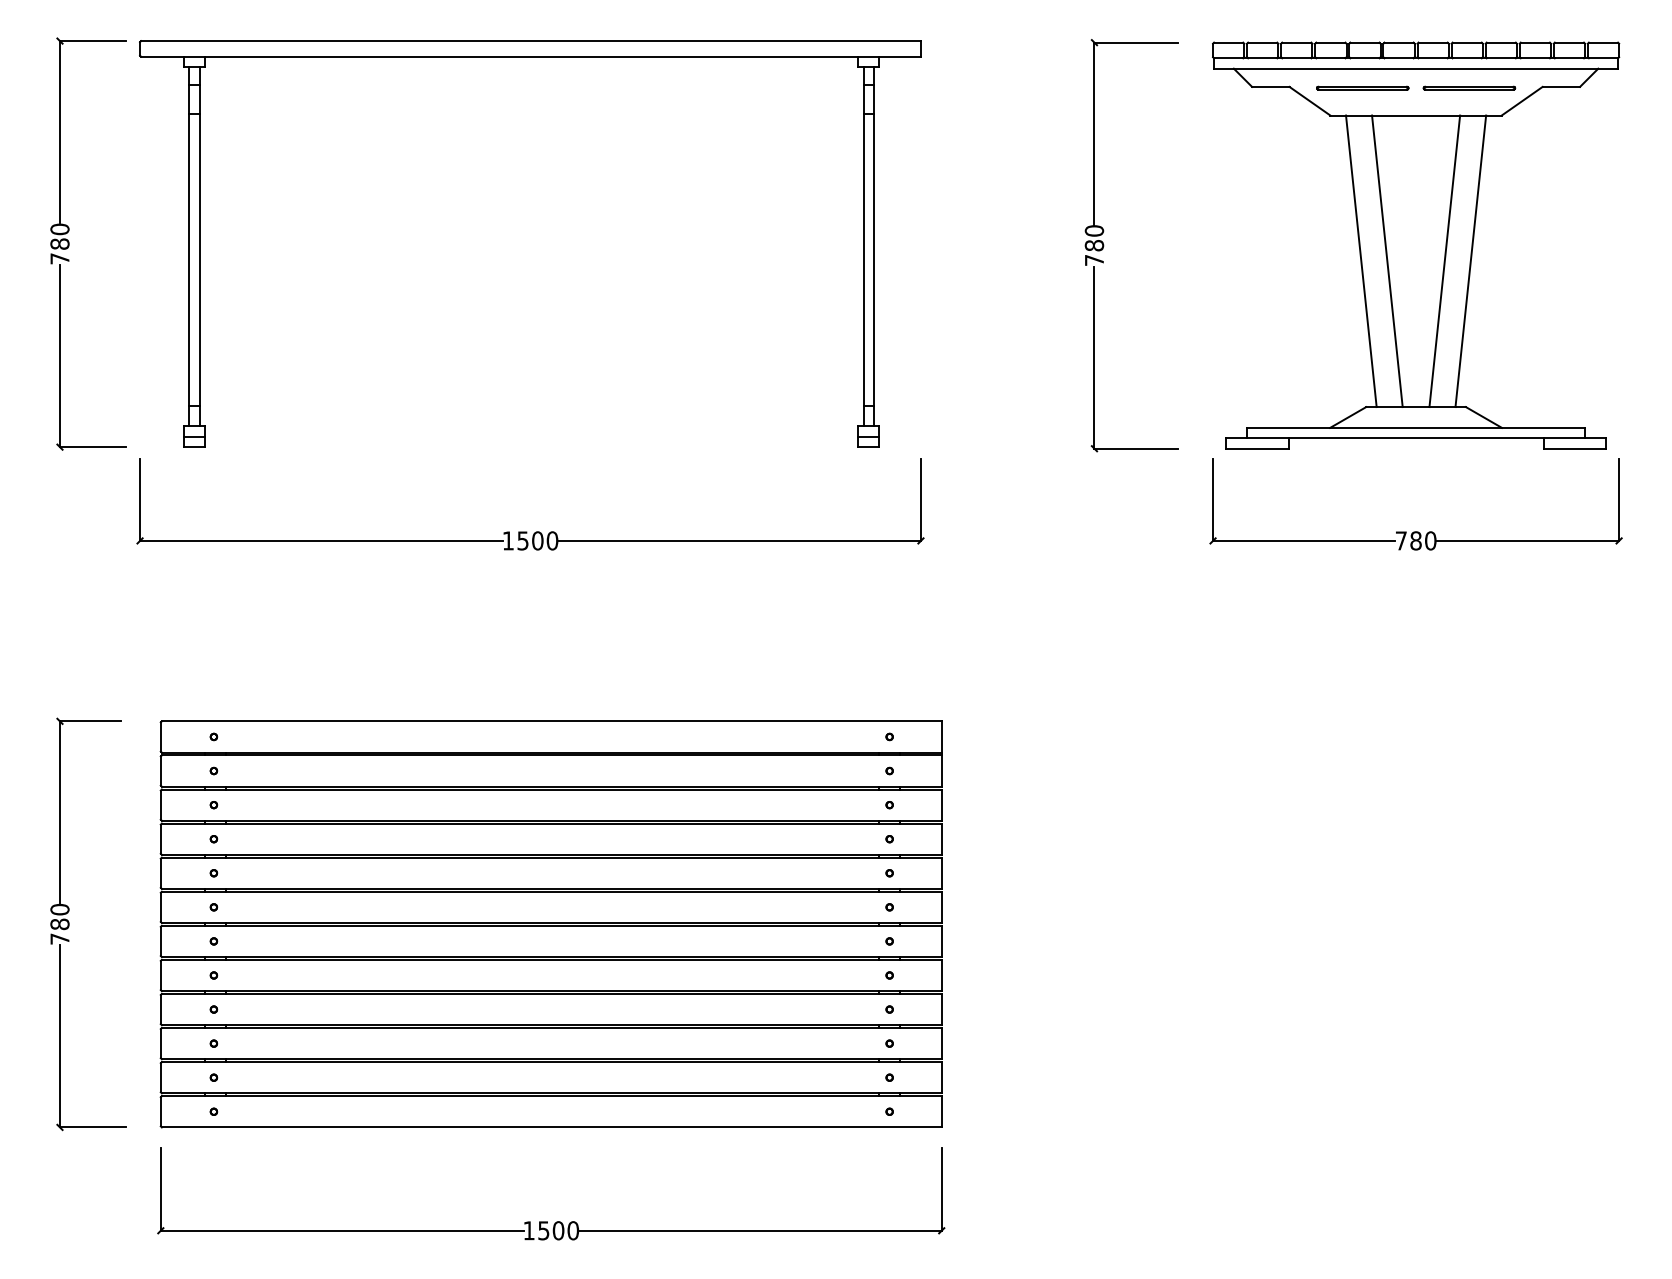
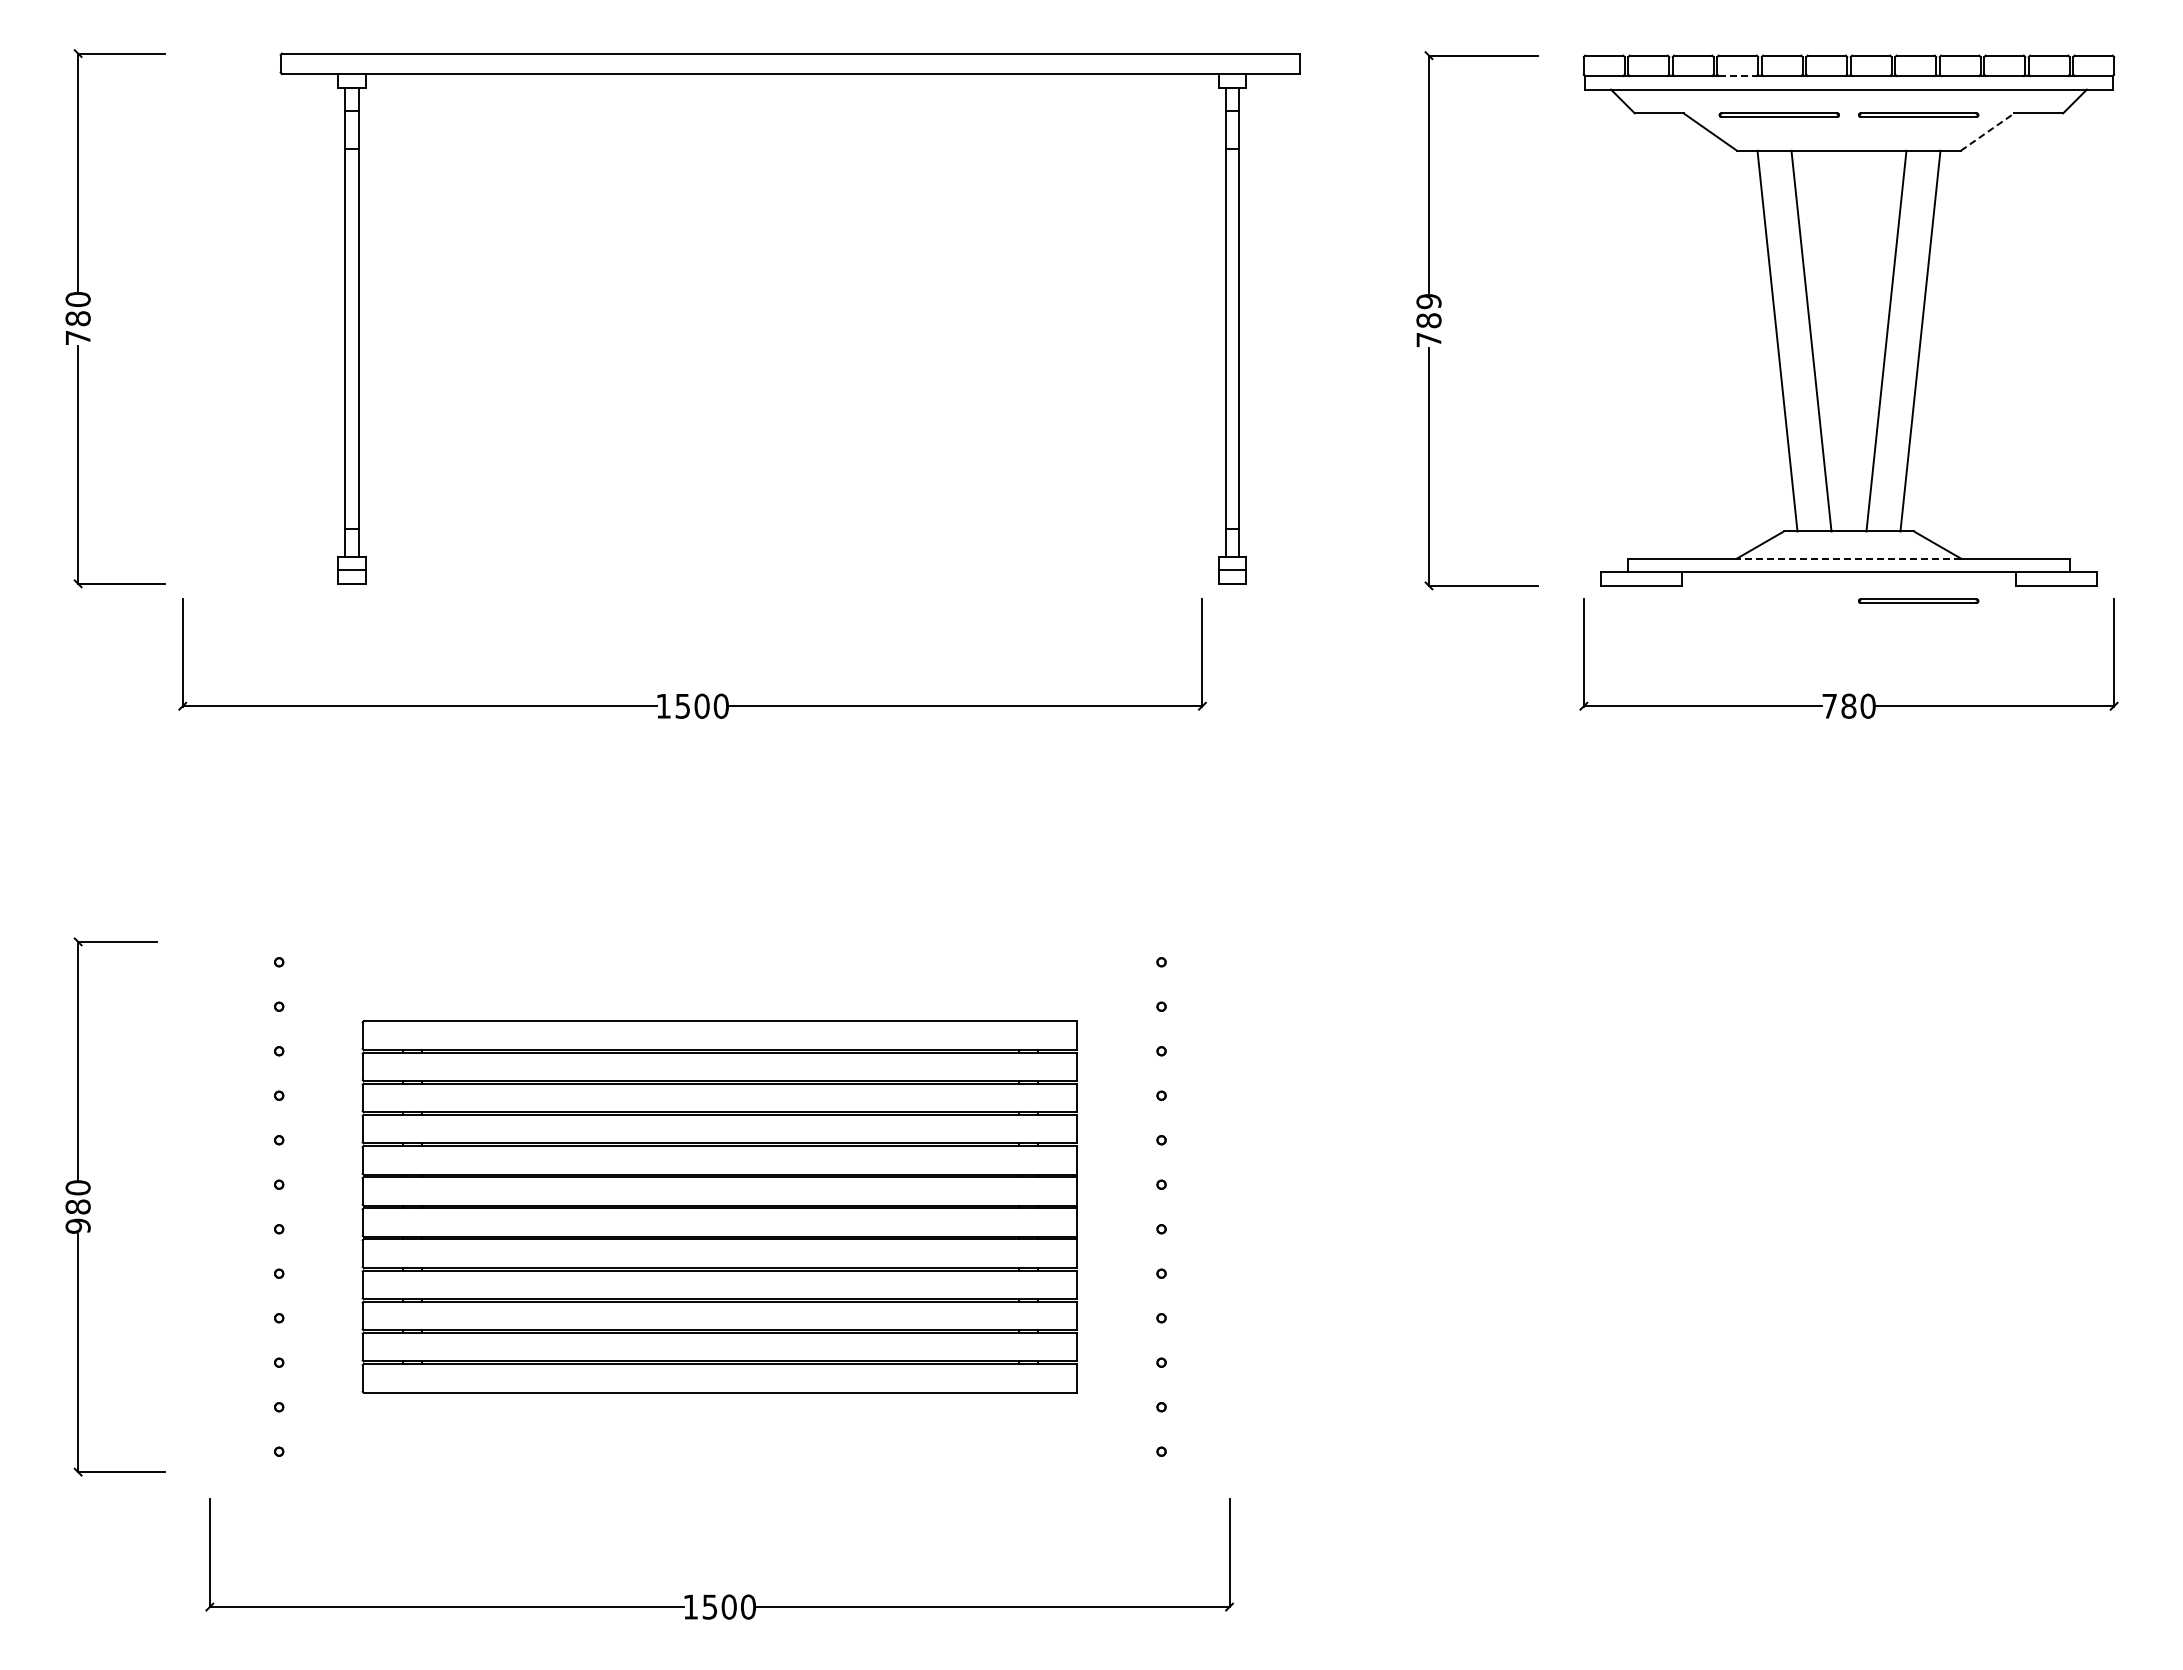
part: (529, 57) -> (789, 74), moved
line: (1331, 58) -> (1738, 76), solid -> dashed
line: (1522, 101) -> (1987, 132), solid -> dashed
text: (1094, 230) -> (1428, 301), 780 -> 789
line: (1415, 427) -> (1848, 558), solid -> dashed
part: (1469, 459) -> (1918, 600), added
part: (551, 923) -> (719, 1206), size x0.7
text: (59, 938) -> (77, 1225), 780 -> 980

